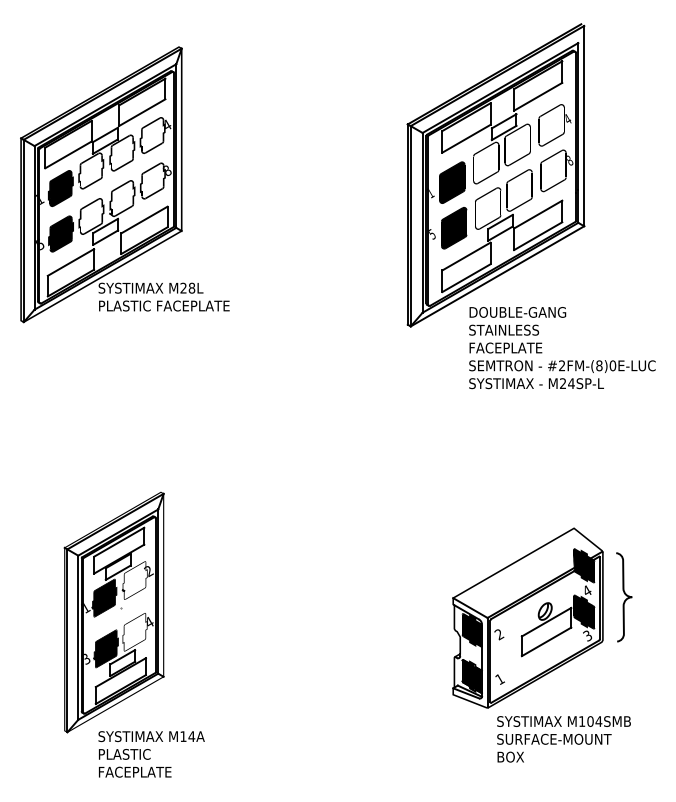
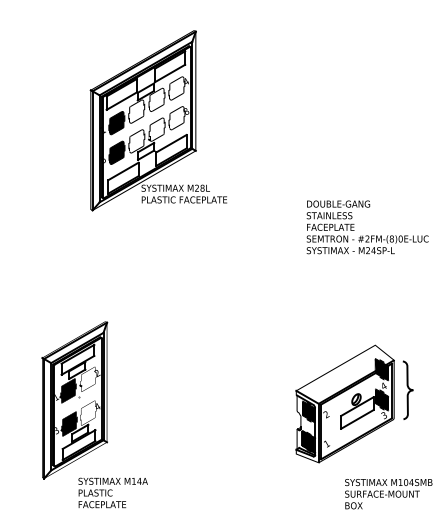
part: (496, 175) -> (324, 114), removed
part: (123, 184) -> (157, 120), moved
text: (563, 739) -> (388, 494), moved
text: (150, 753) -> (112, 492), moved

